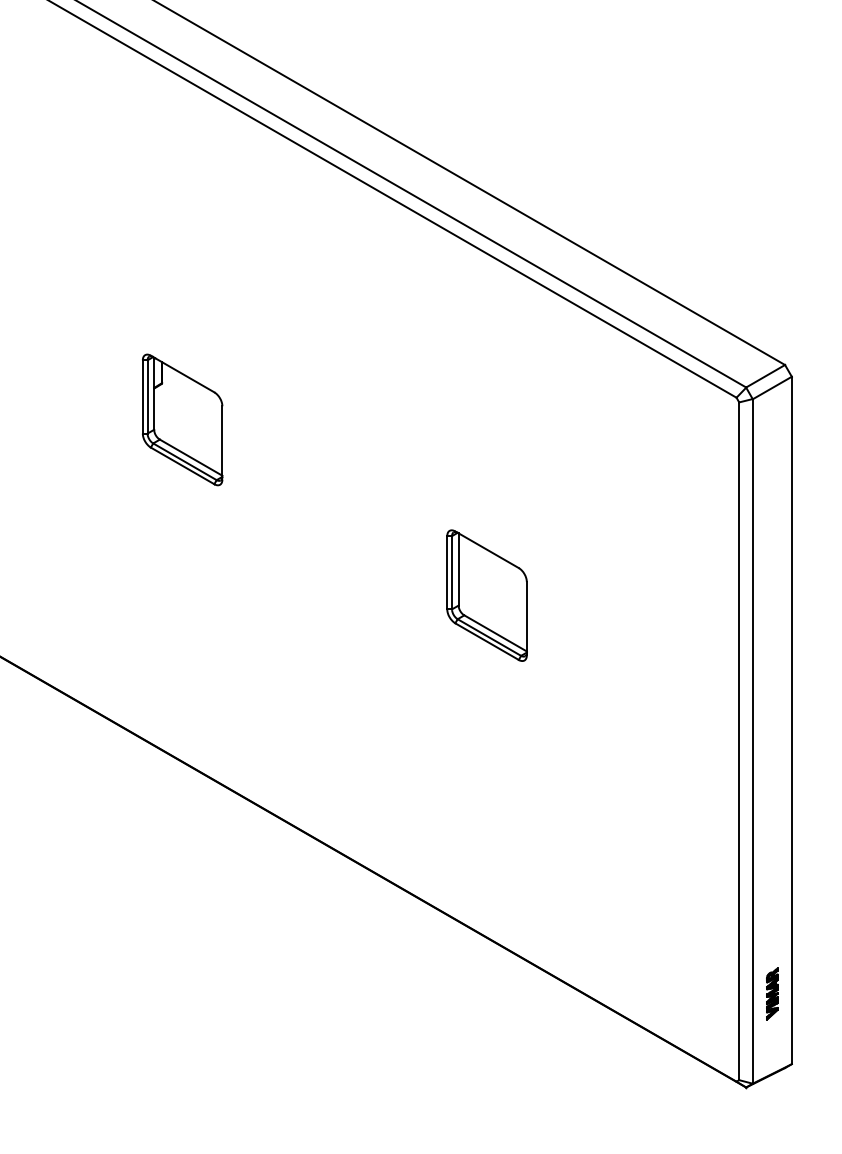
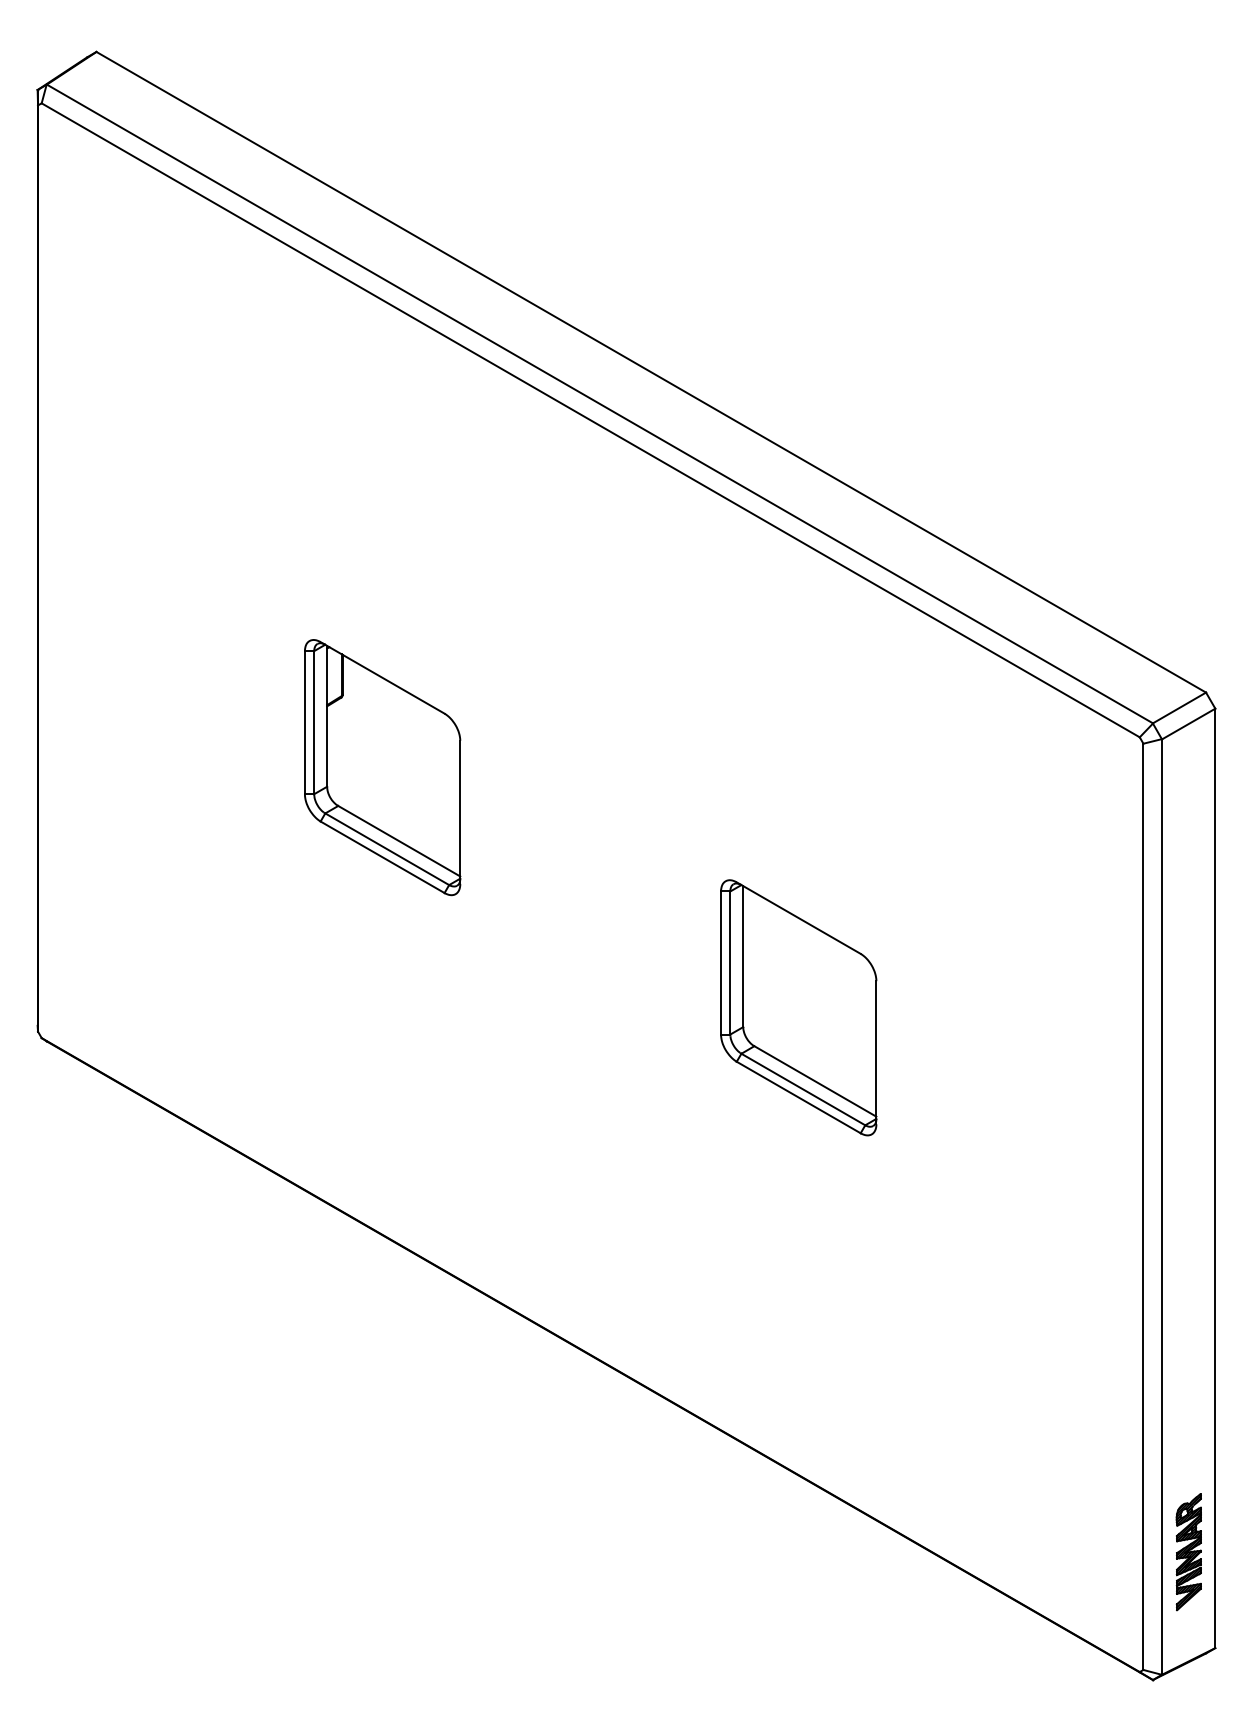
part: (182, 419) -> (382, 767), size x1.43
part: (486, 595) -> (798, 1007), size x1.43
part: (772, 994) -> (1188, 1552), size x1.67

